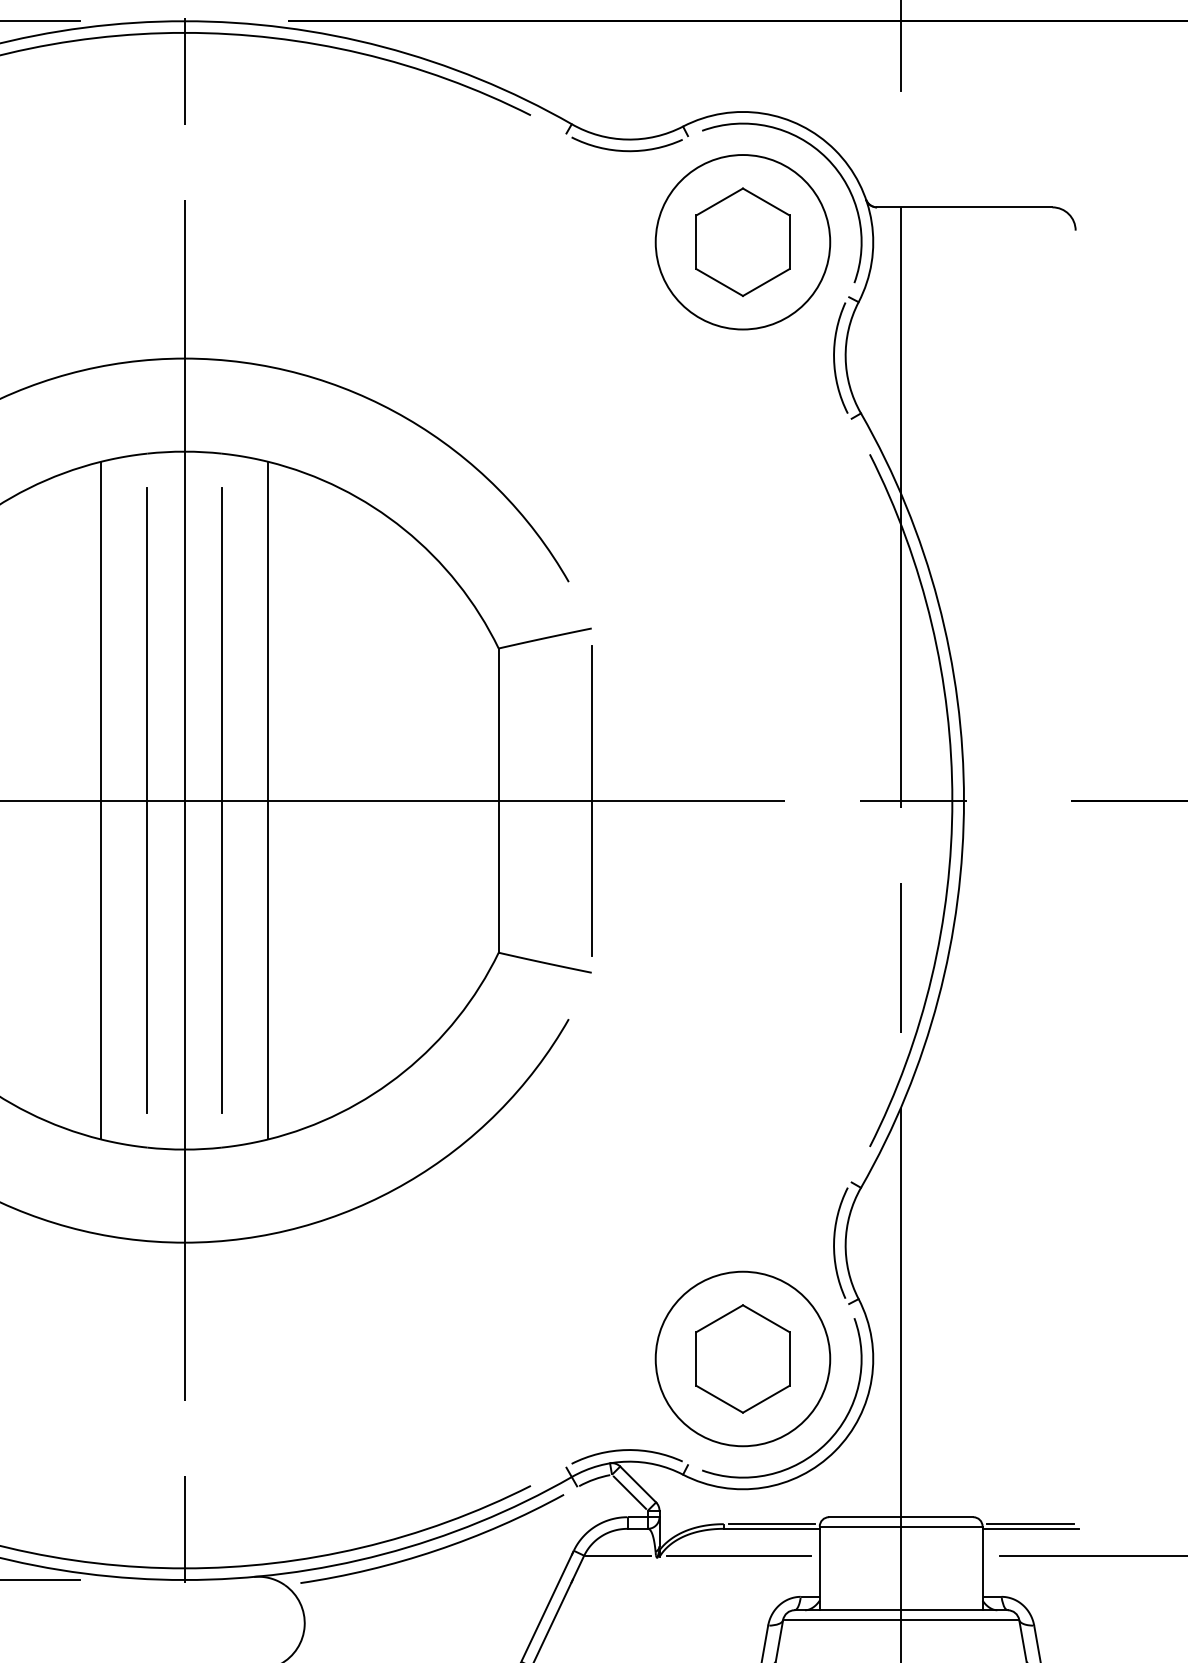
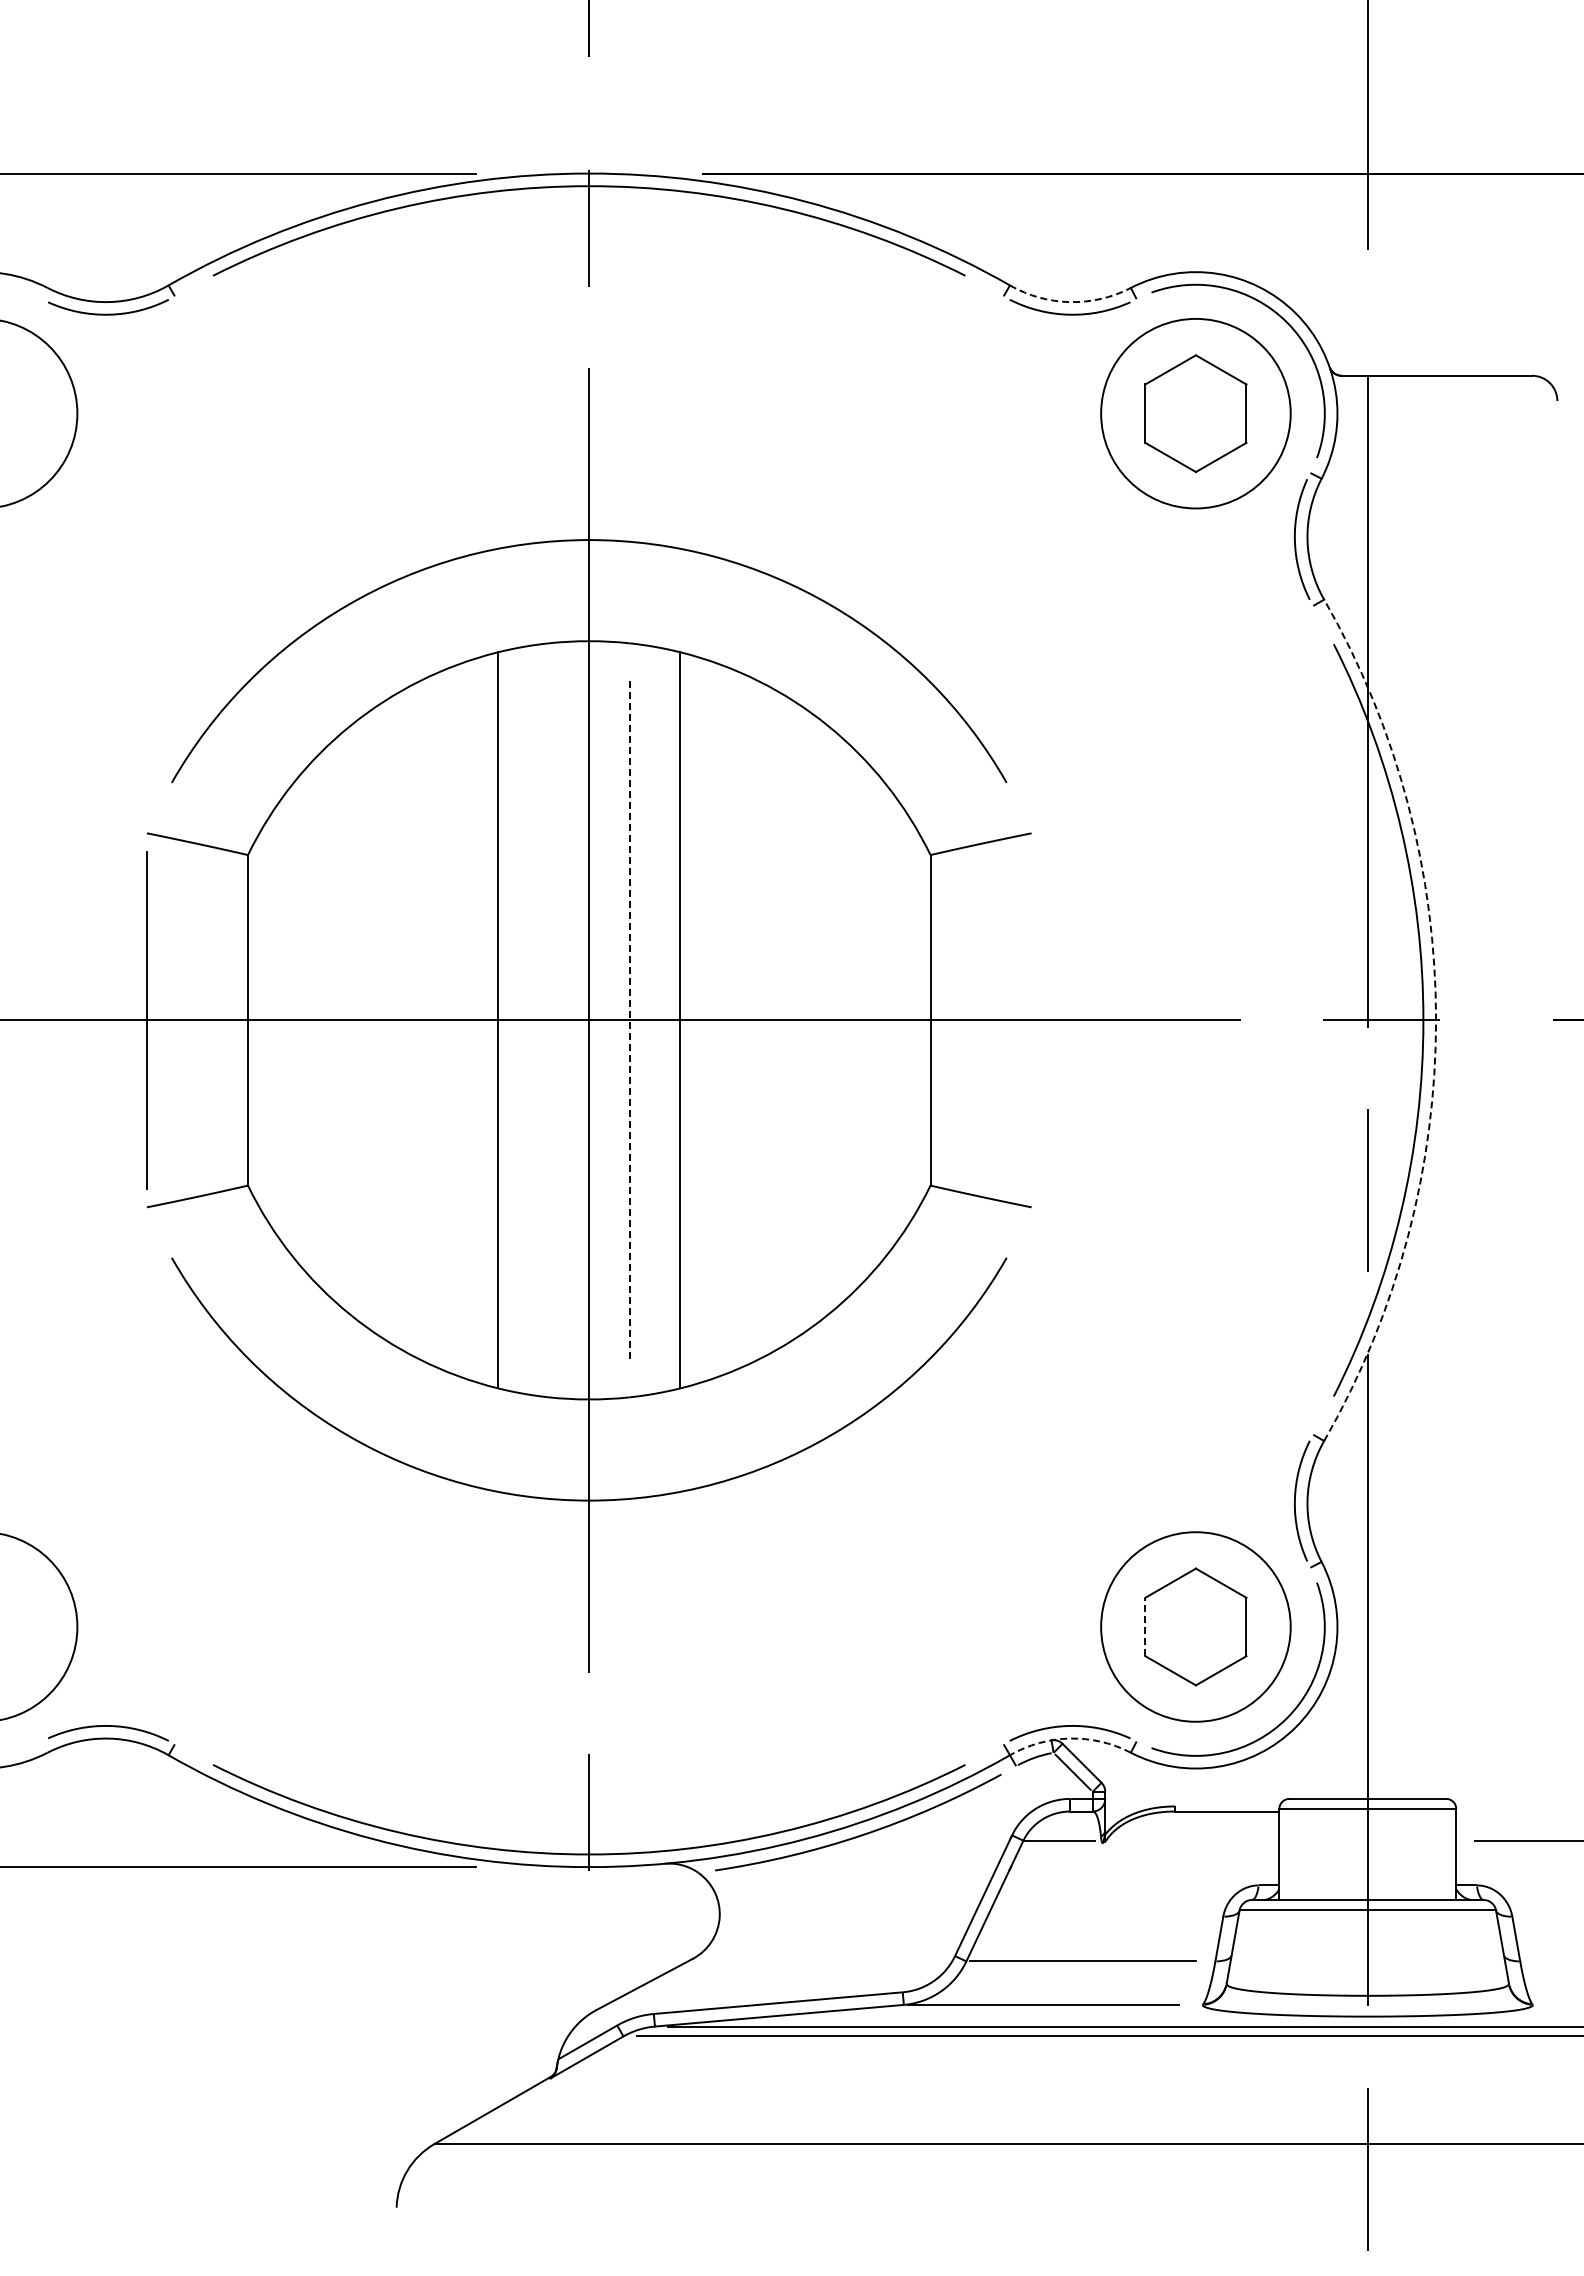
arc: (627, 139) -> (1070, 302), solid -> dashed
line: (147, 800) -> (548, 1020), removed
line: (221, 800) -> (629, 1020), solid -> dashed
line: (591, 800) -> (1031, 1020), removed
arc: (964, 800) -> (1436, 1020), solid -> dashed
line: (696, 1358) -> (1145, 1626), solid -> dashed
arc: (627, 1461) -> (1070, 1738), solid -> dashed
line: (772, 1524) -> (1227, 1806), removed
line: (1030, 1524) -> (1508, 1806), removed
line: (1030, 1528) -> (1508, 1811), removed
line: (738, 1555) -> (1191, 1840), removed

